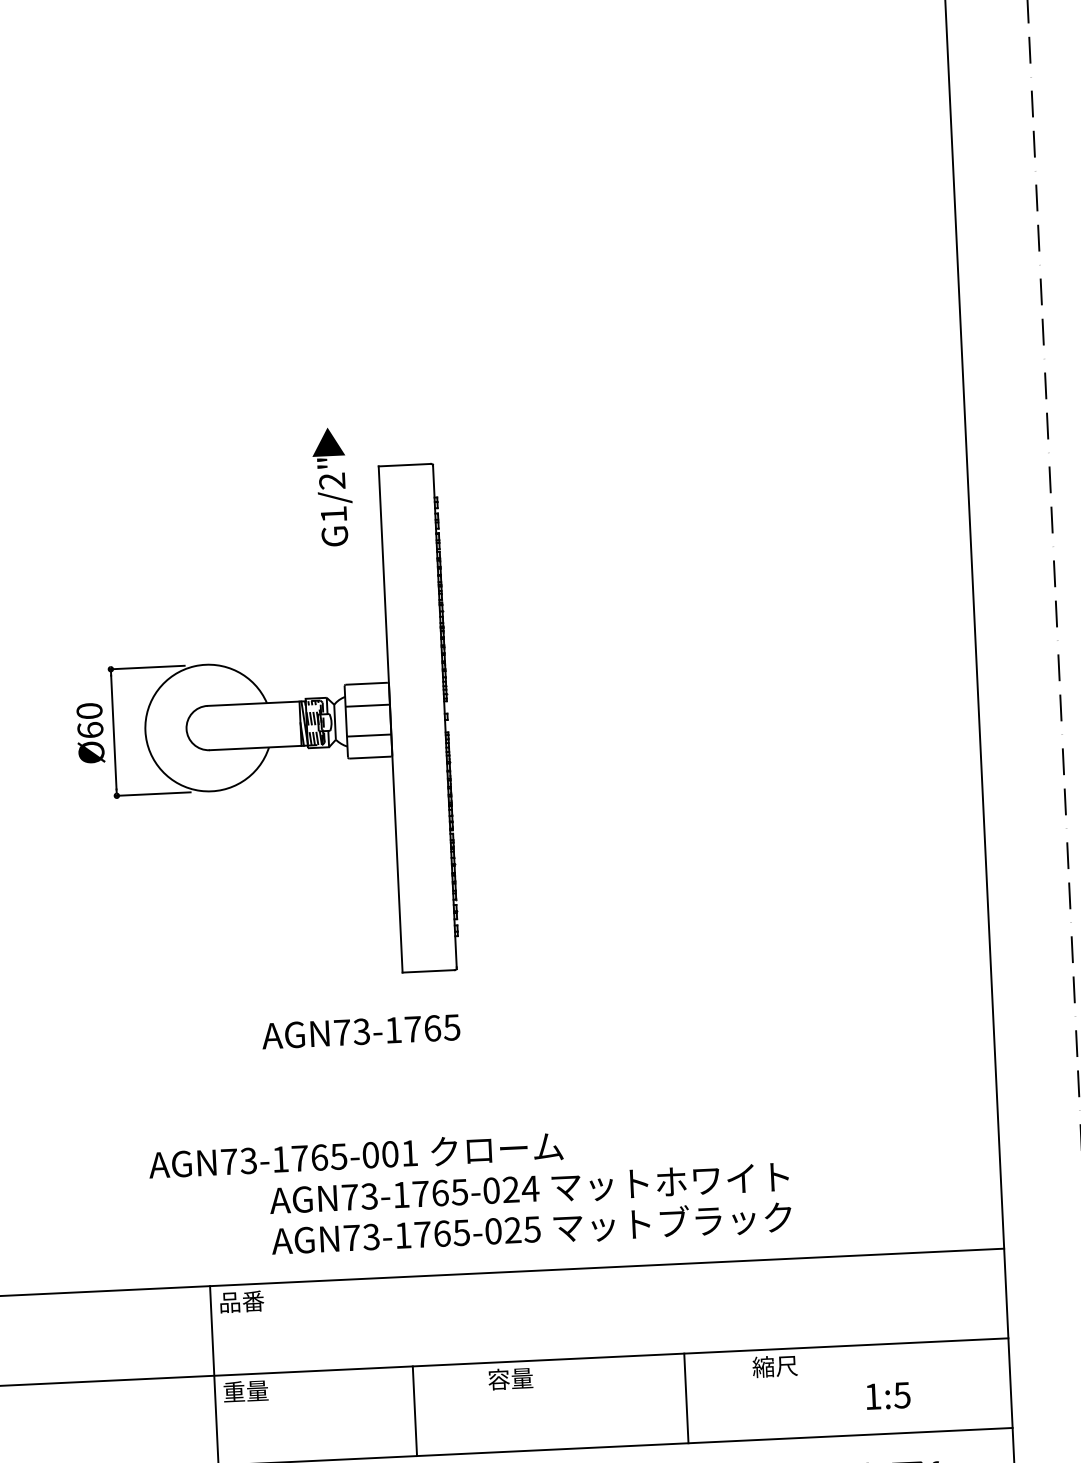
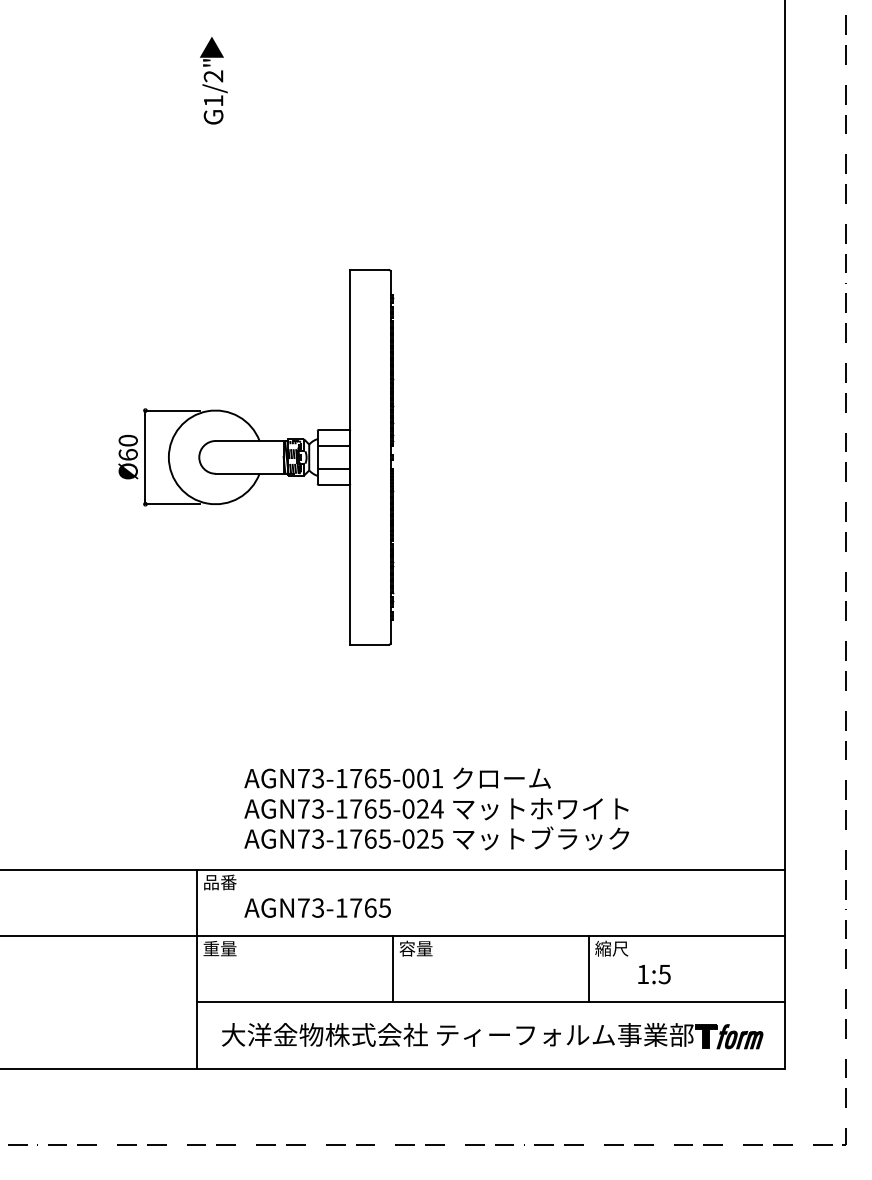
text: (332, 486) -> (213, 80), moved
text: (360, 1031) -> (317, 907), moved
text: (355, 1154) -> (397, 777), moved
text: (888, 1396) -> (654, 974), moved
line: (686, 1398) -> (589, 969), moved
line: (415, 1411) -> (393, 969), moved

